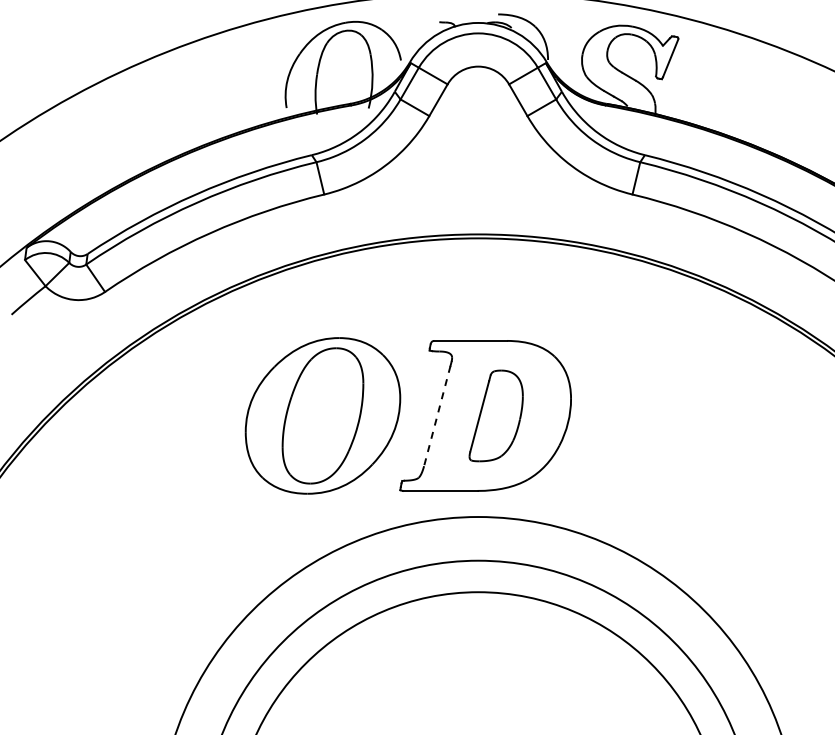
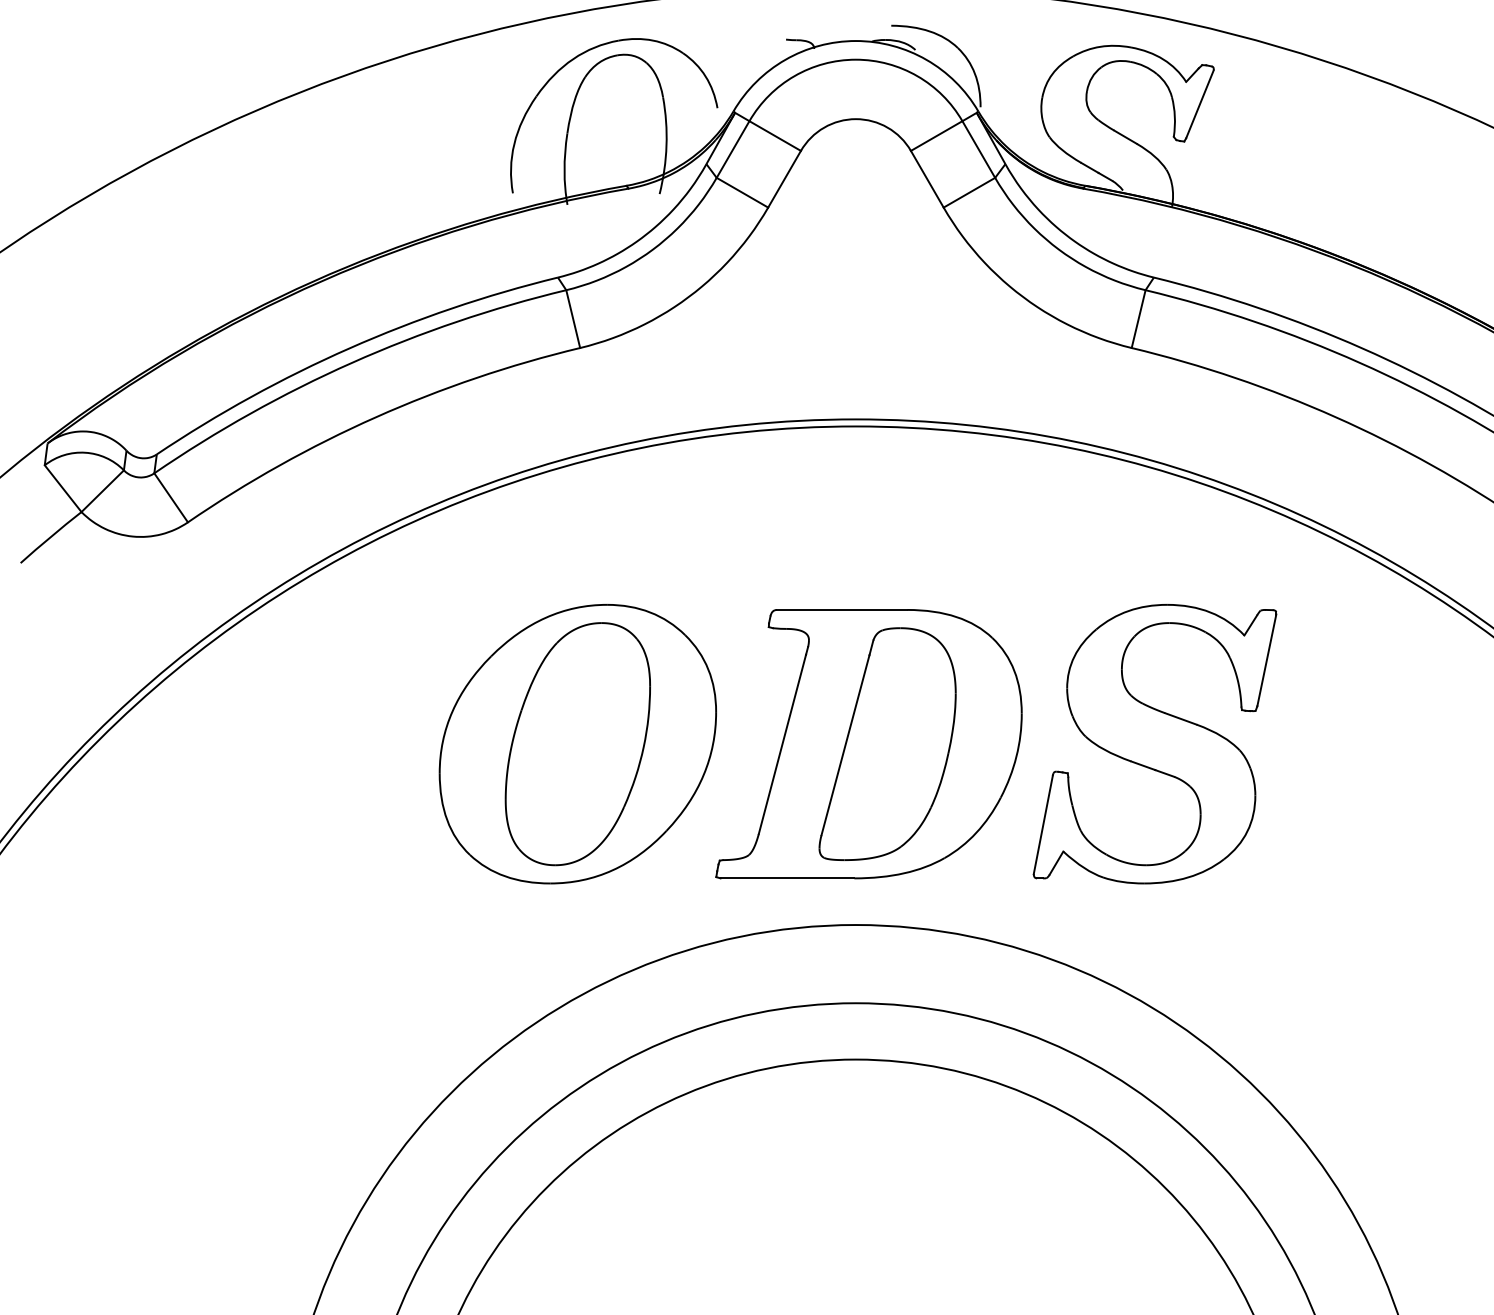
part: (496, 415) -> (888, 743), size x1.43
part: (645, 415) -> (1154, 743), added
line: (437, 416) -> (782, 745), dashed -> solid

